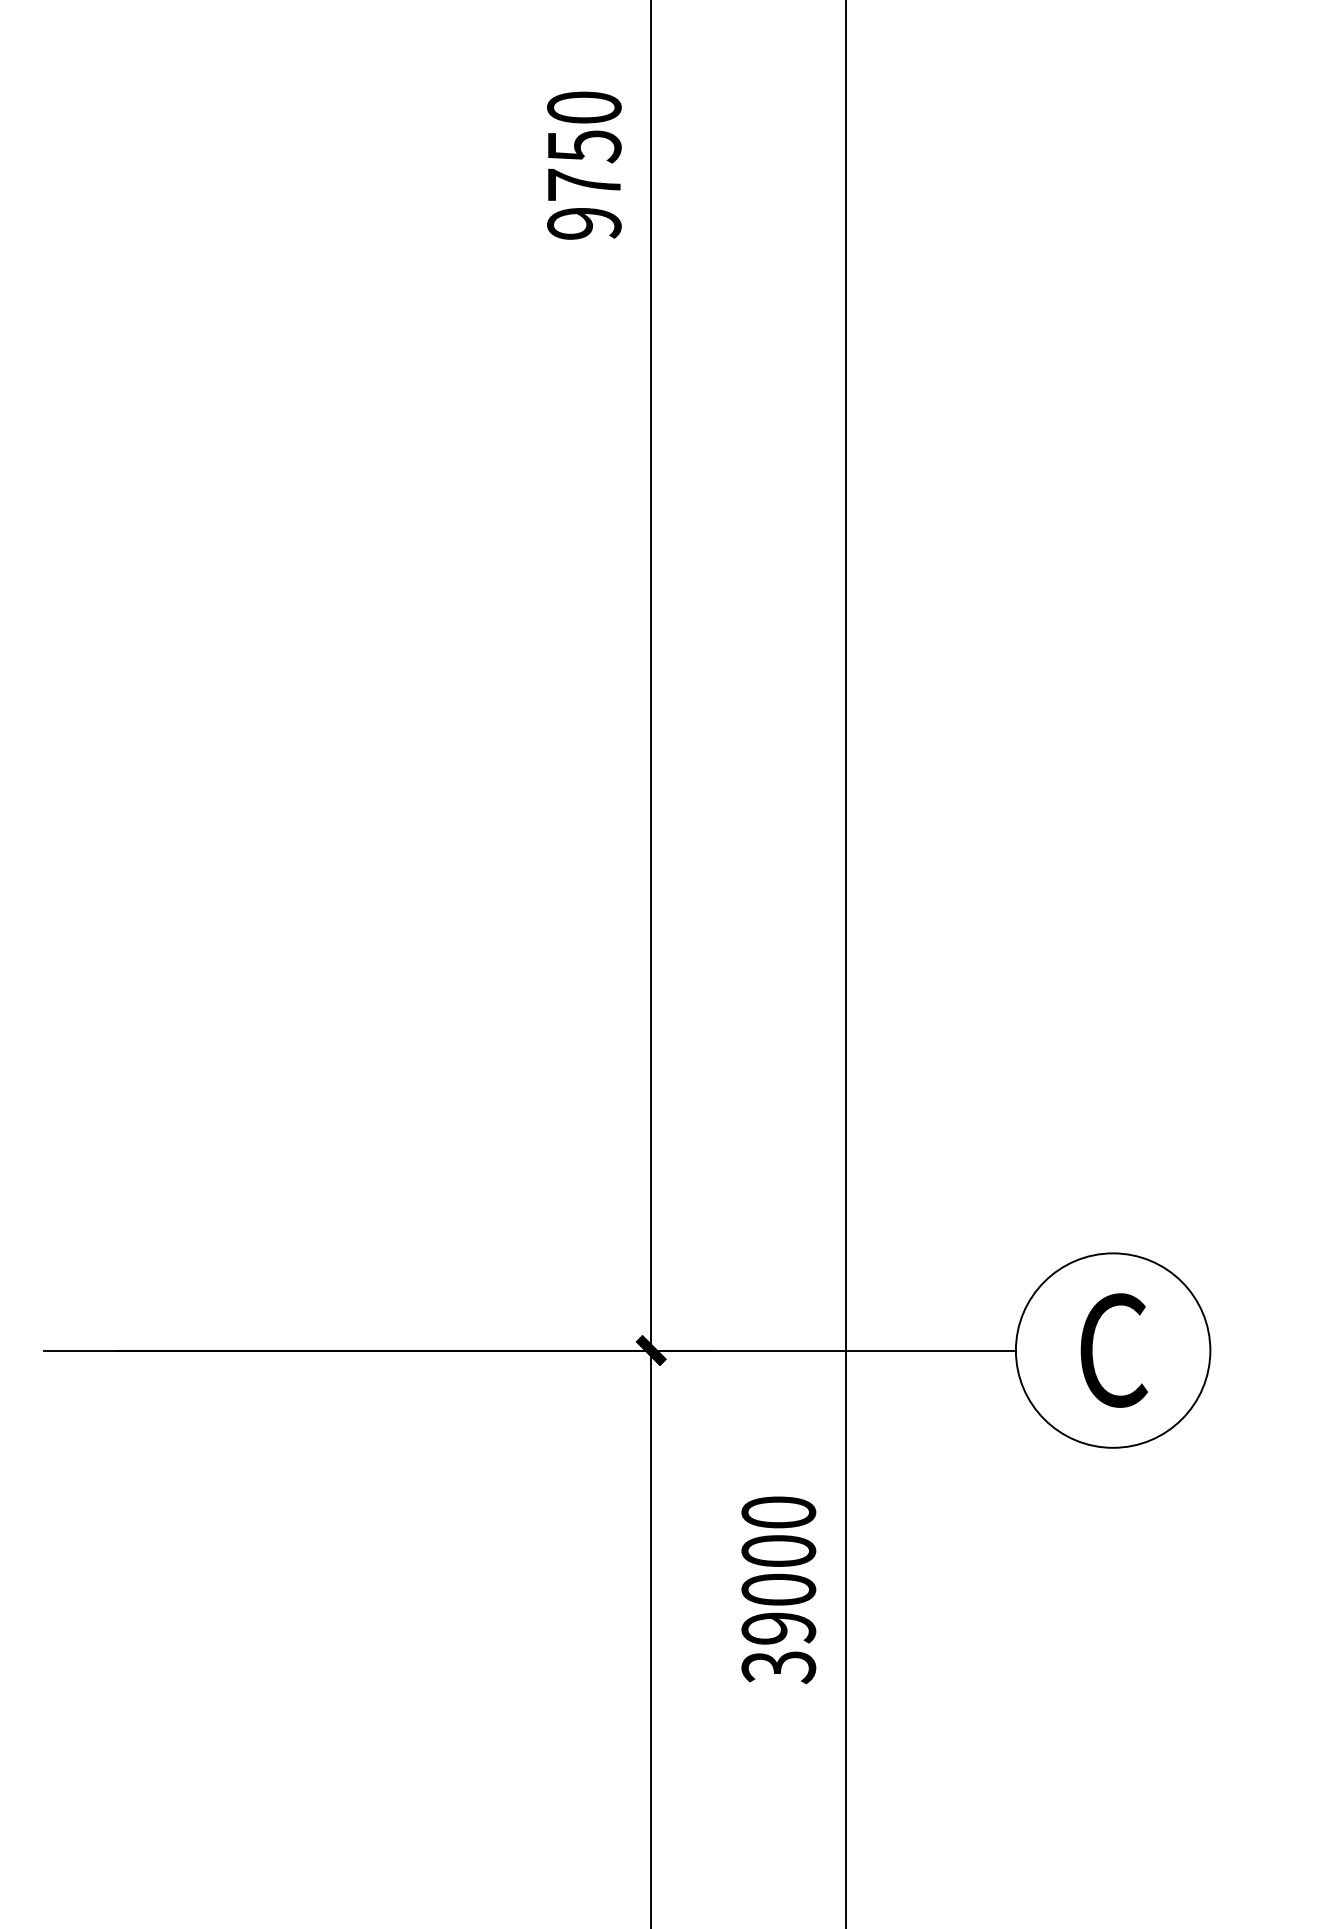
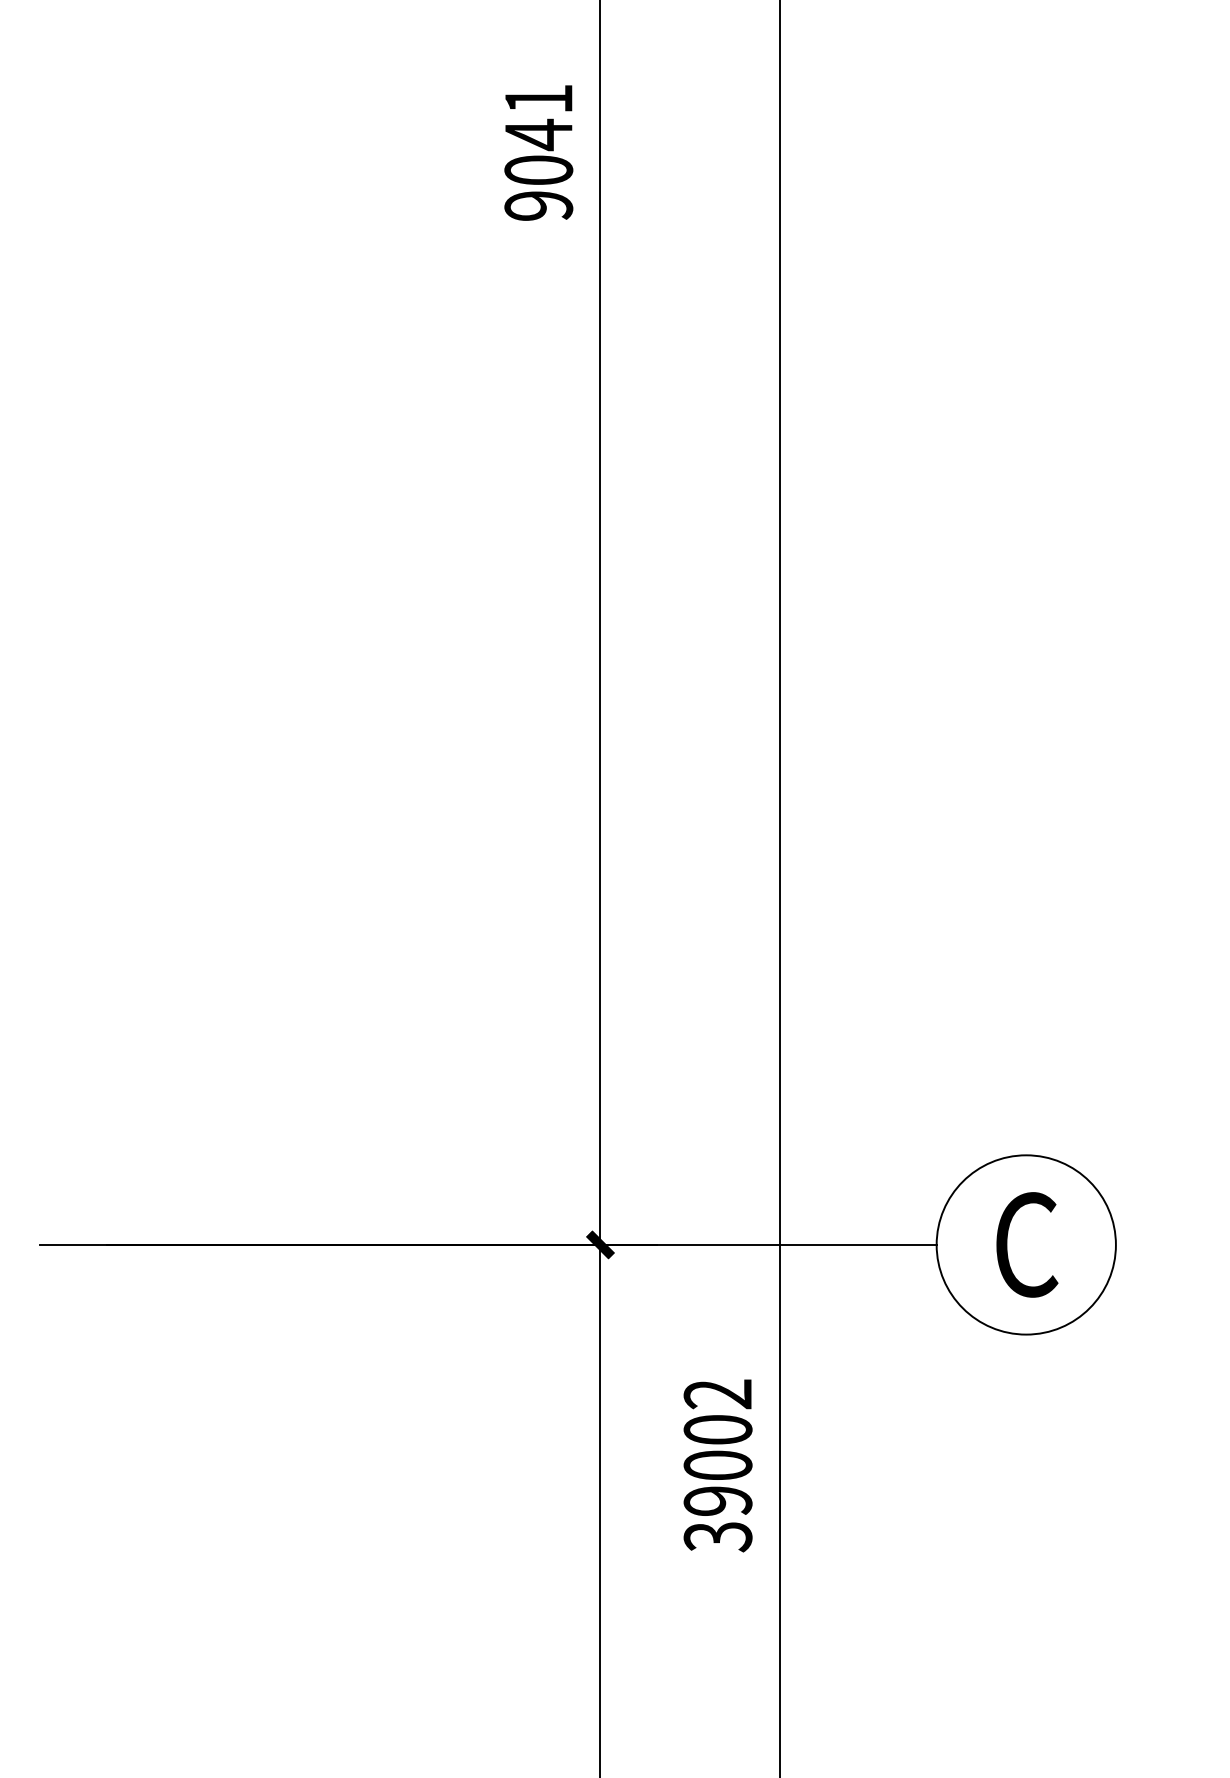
text: (584, 146) -> (538, 134), 9750 -> 9041
text: (778, 1512) -> (717, 1394), 39000 -> 39002

